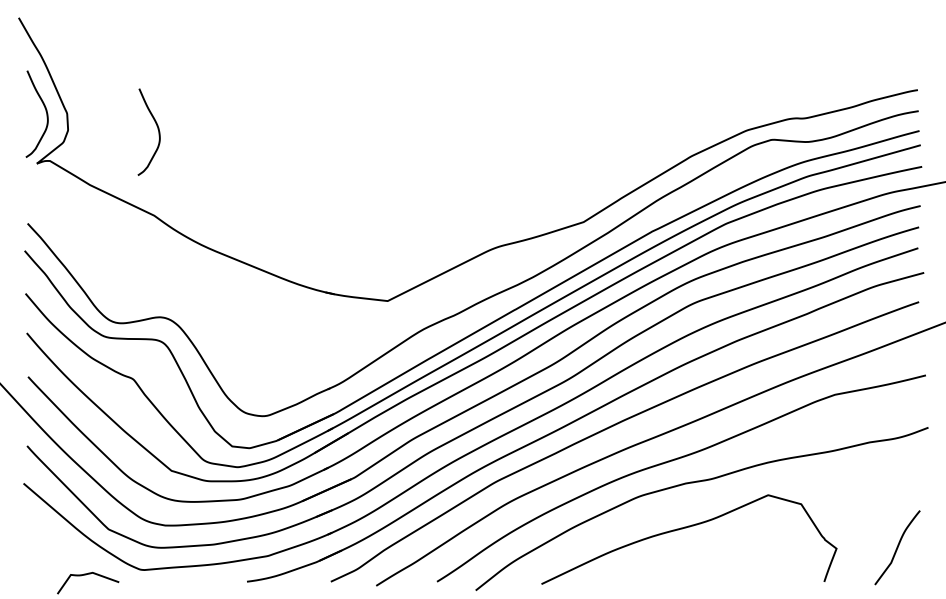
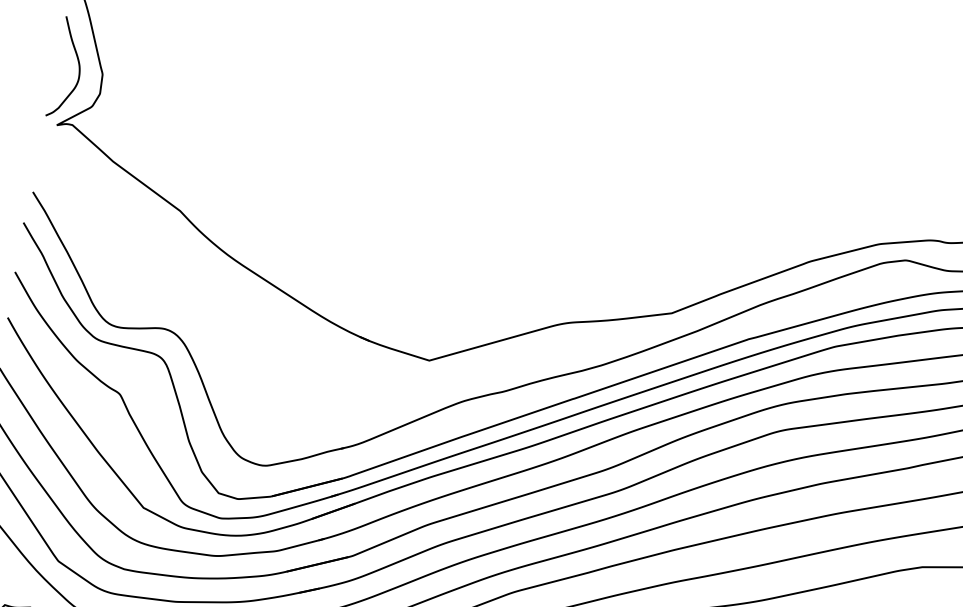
curve: (157, 129) -> (202, 112), removed

